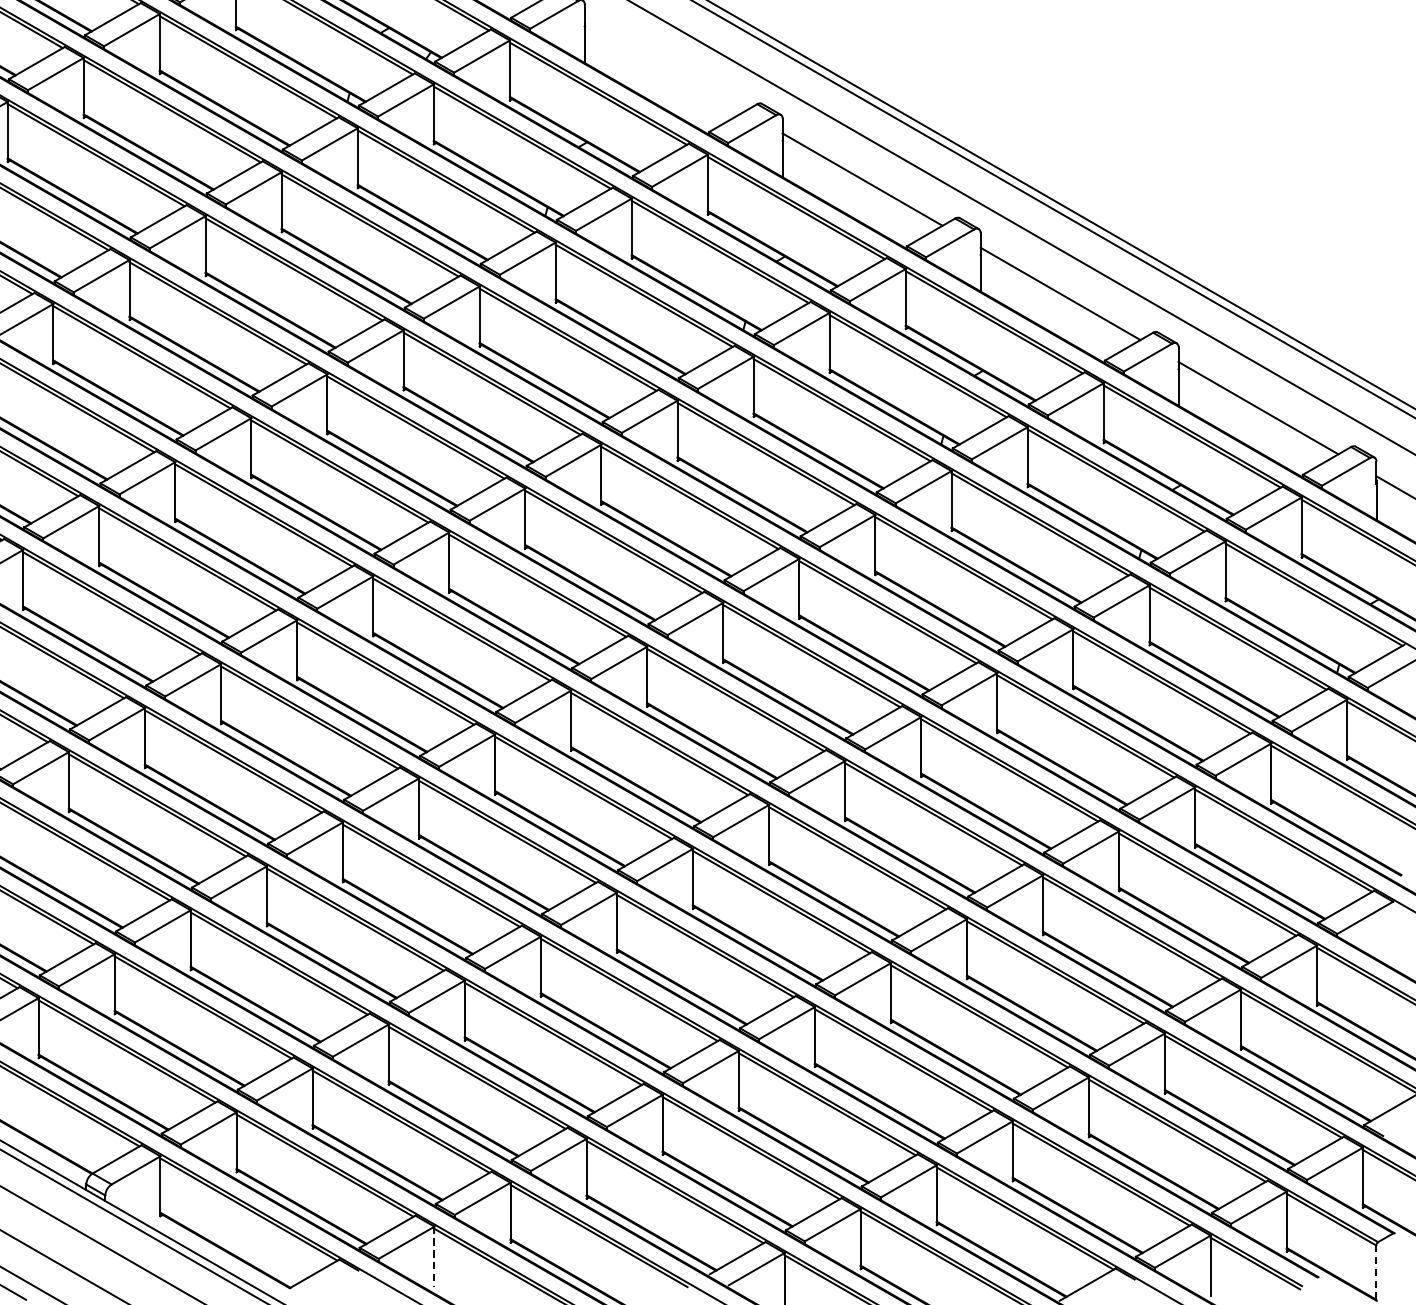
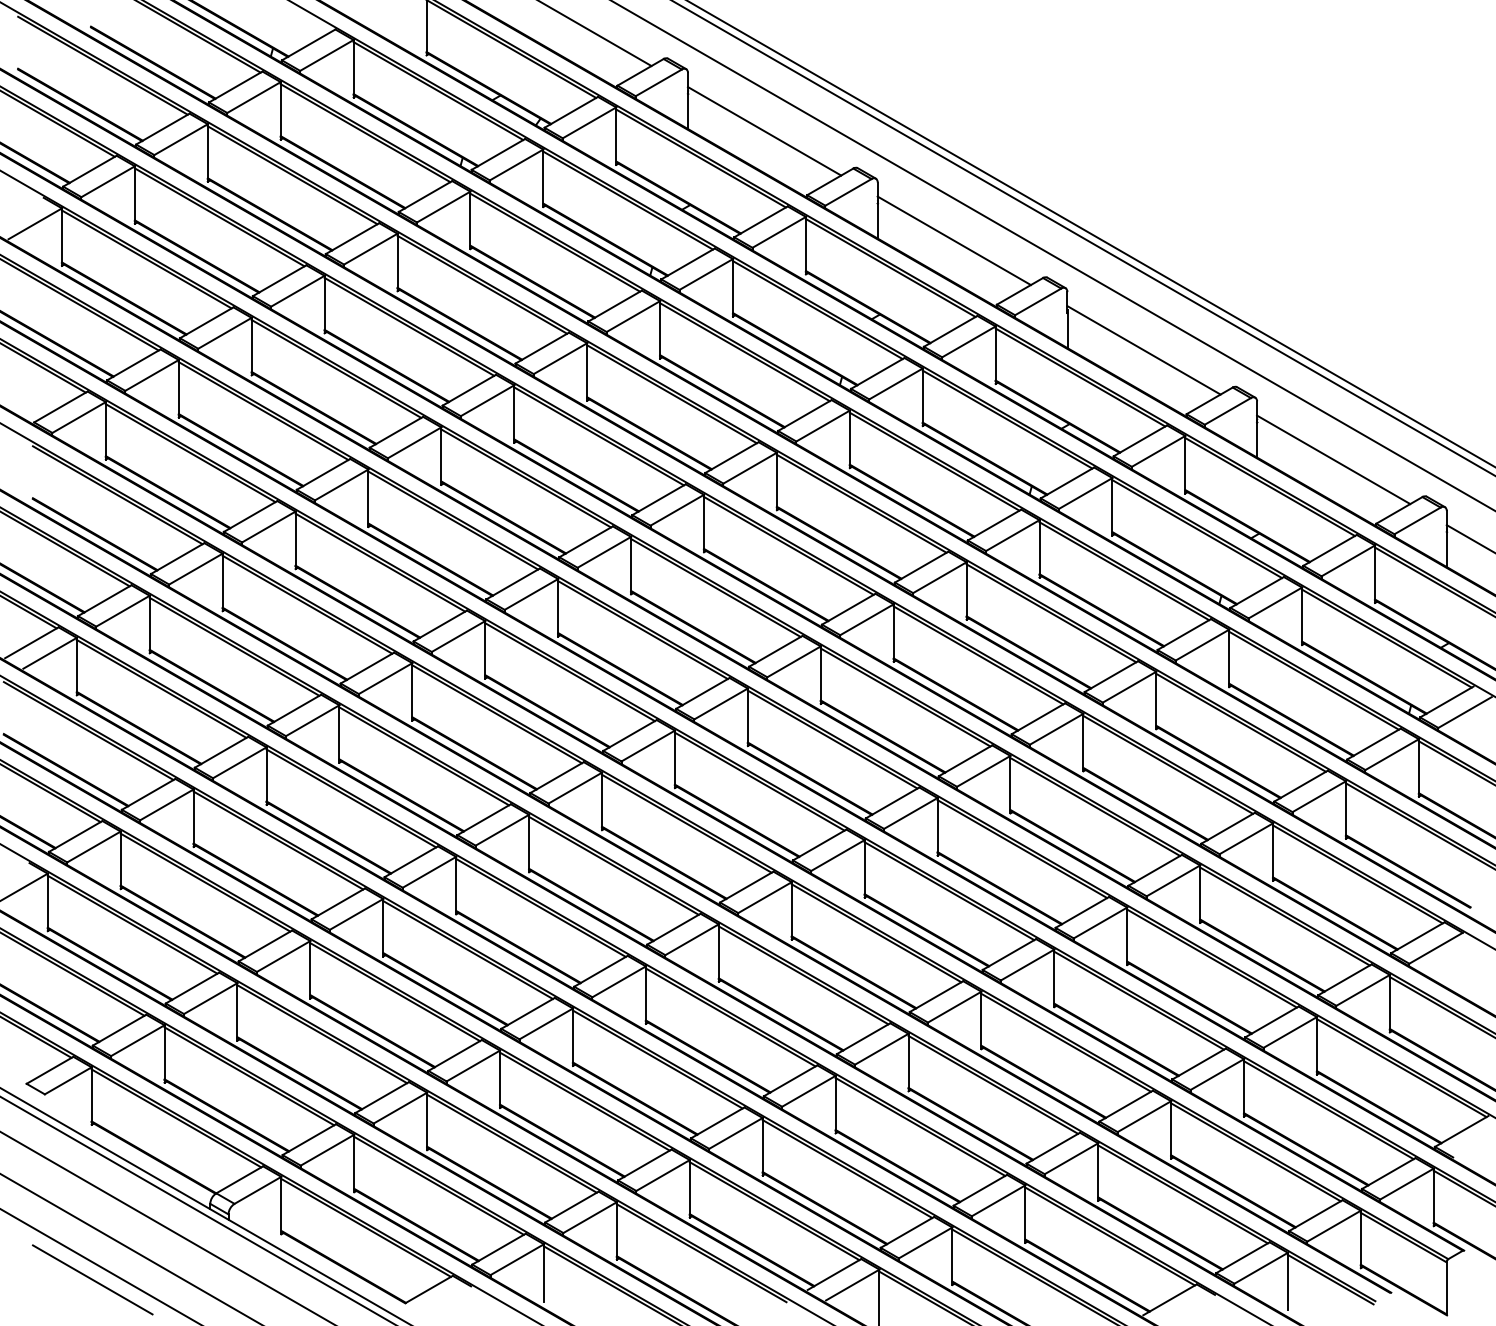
line: (664, 65) -> (764, 131), added
line: (434, 1257) -> (543, 1273), dashed -> solid
line: (1376, 1272) -> (1446, 1288), dashed -> solid

